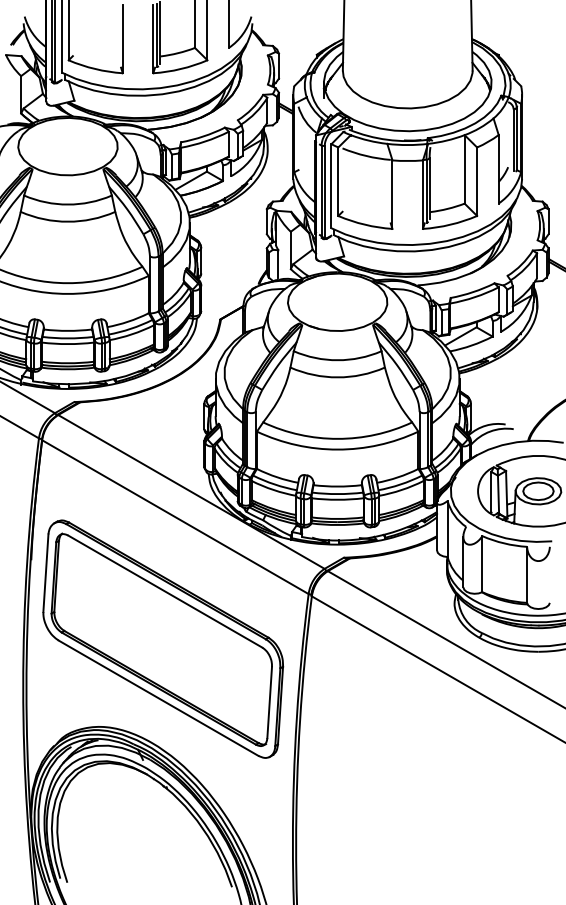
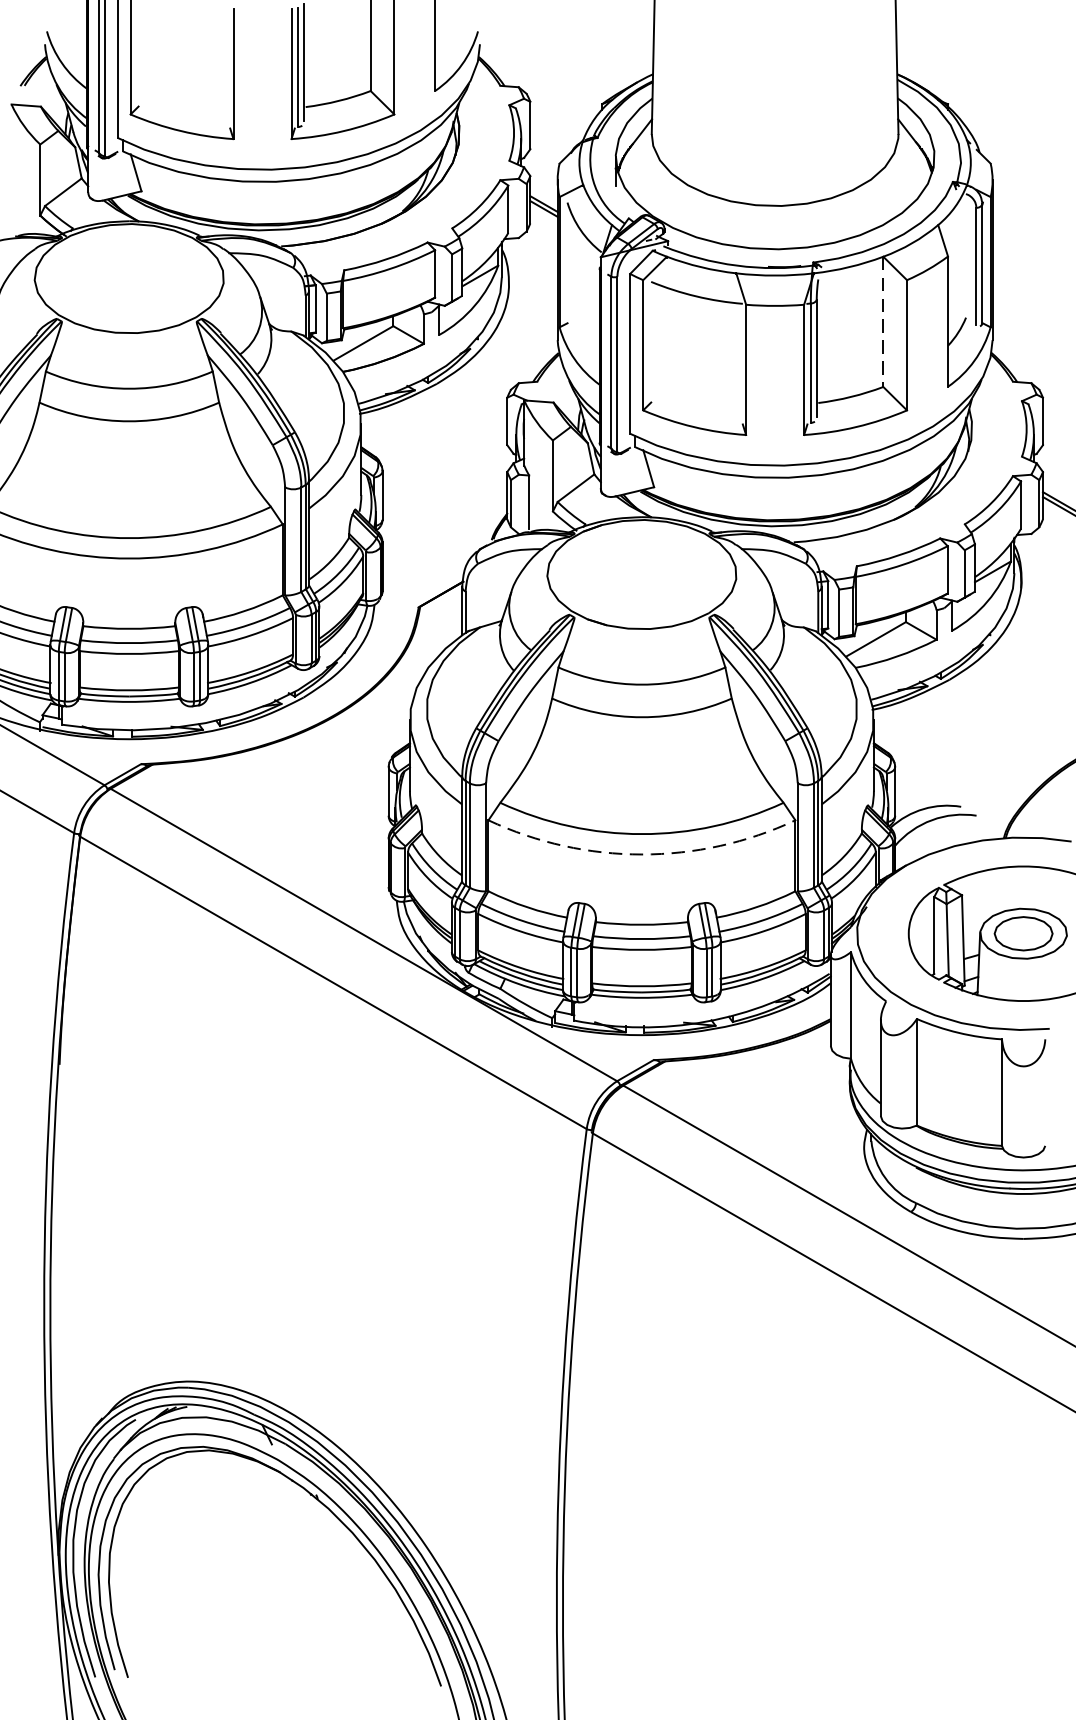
line: (464, 169) -> (883, 322), solid -> dashed
arc: (337, 449) -> (641, 854), solid -> dashed
part: (163, 638) -> (310, 1213), removed

